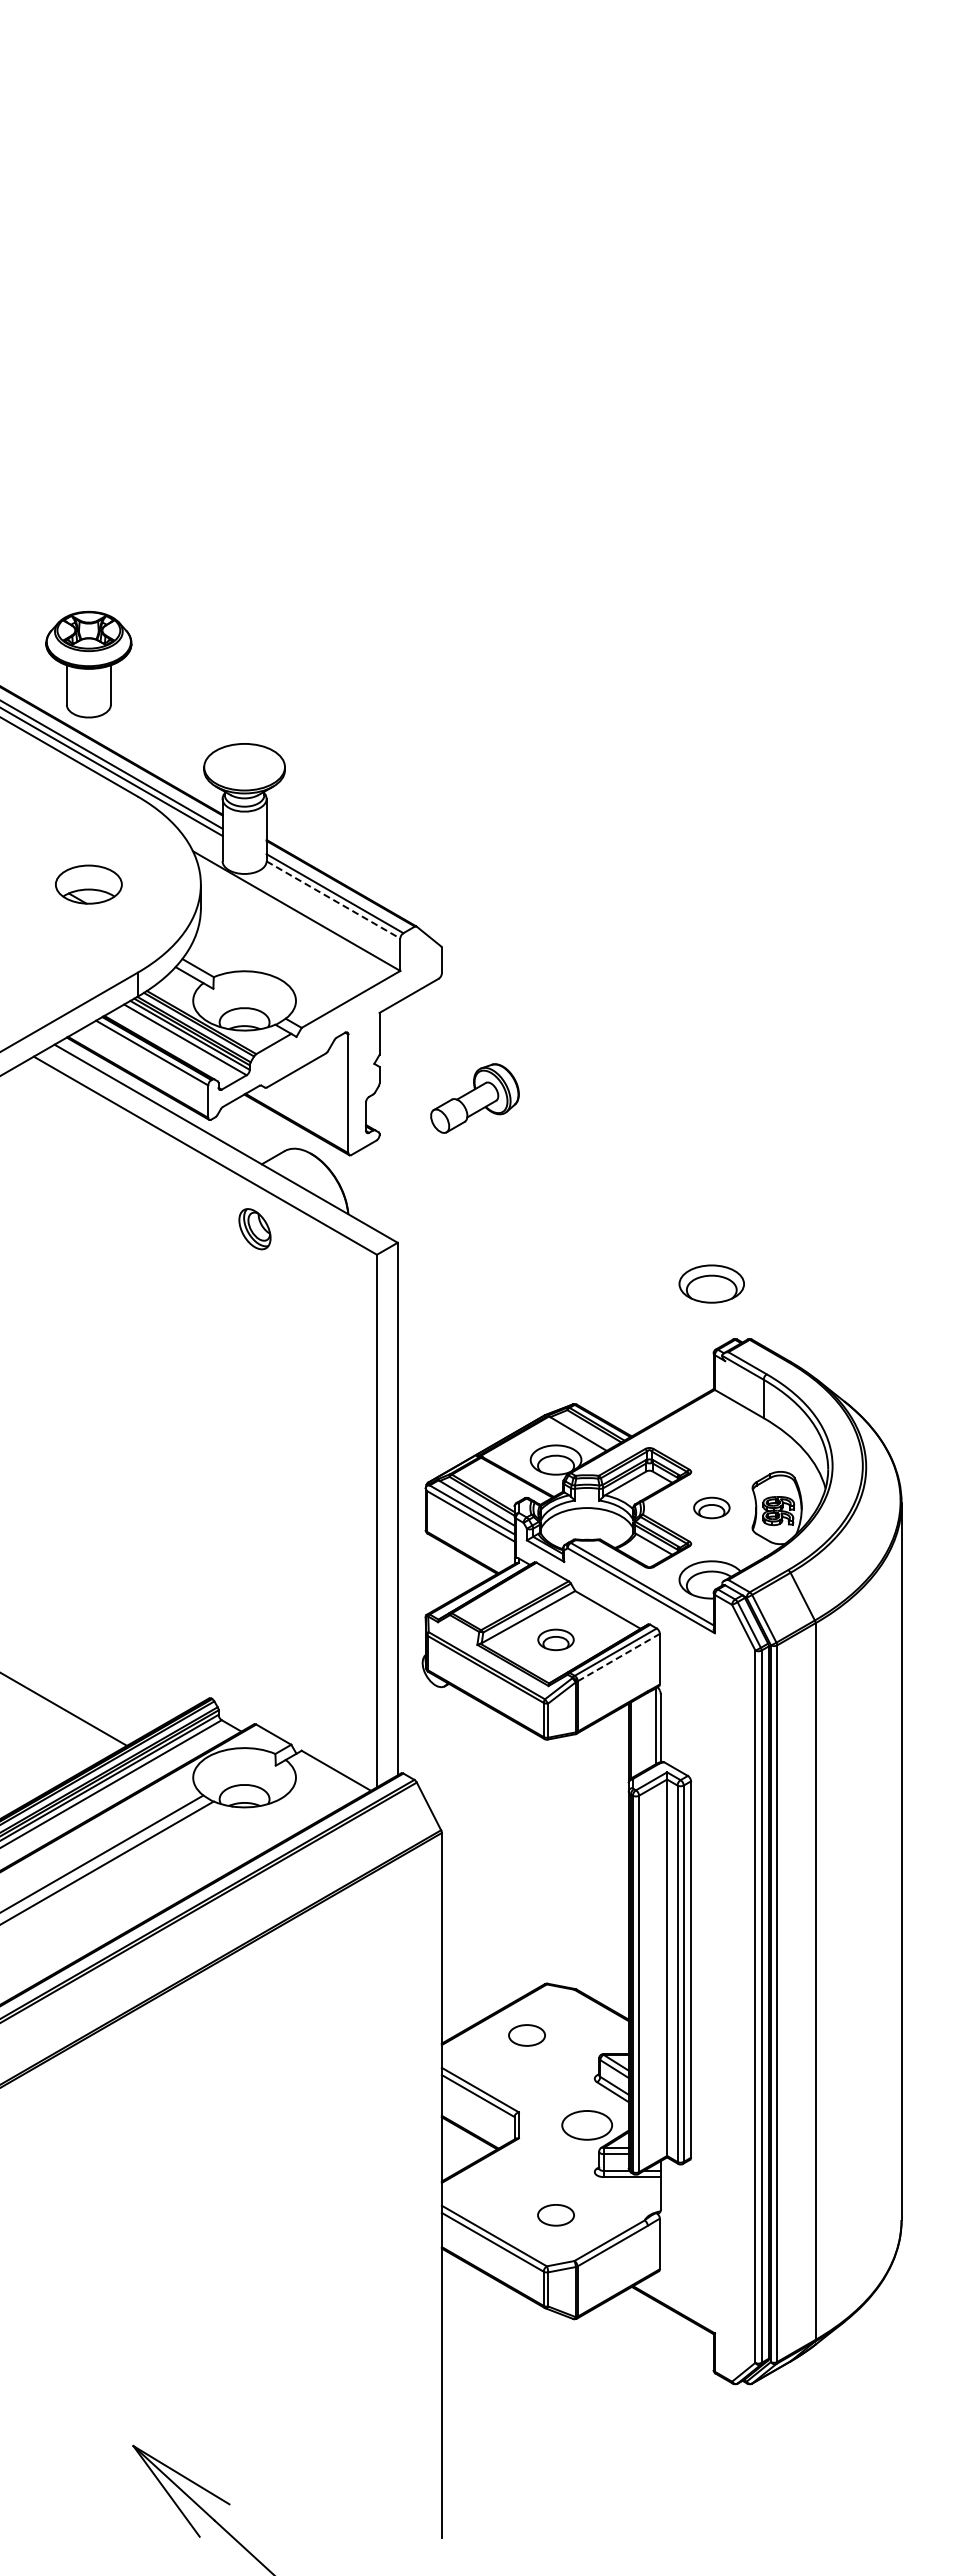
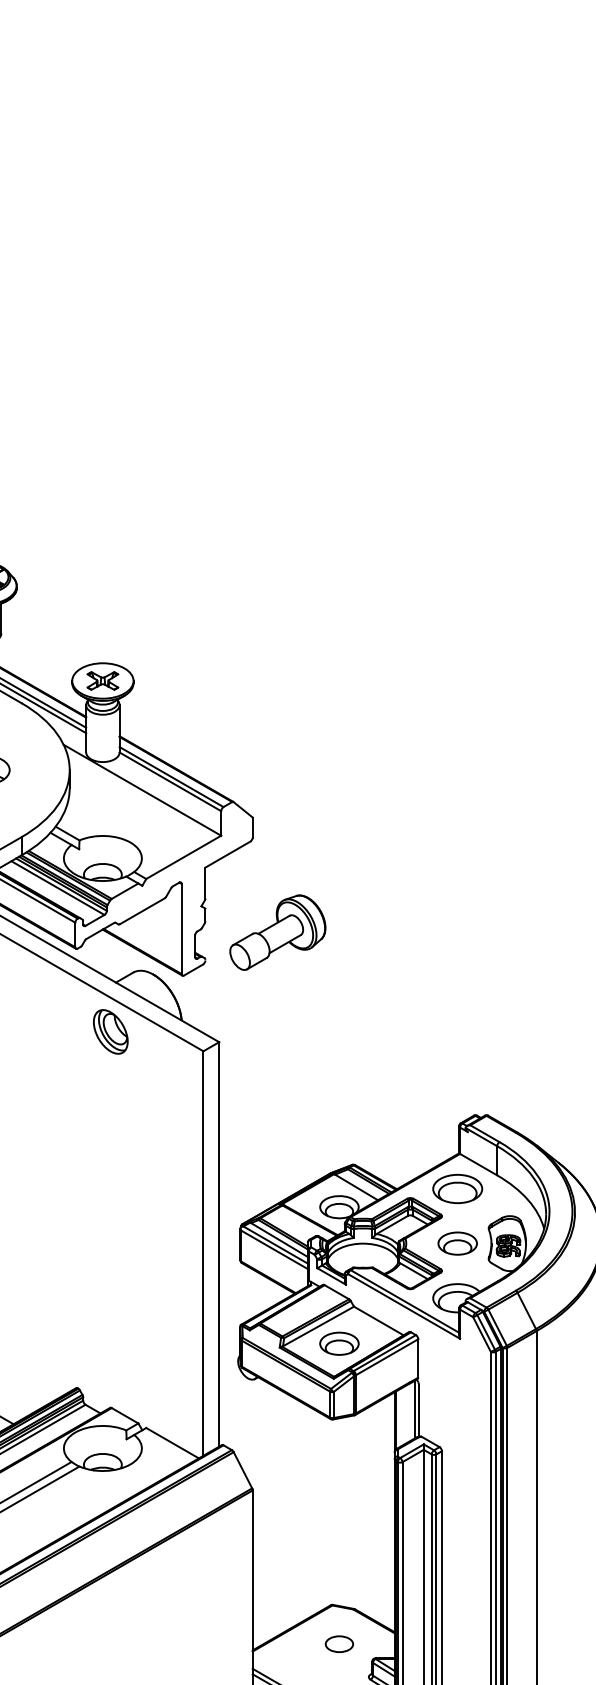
part: (244, 766) -> (102, 680), added
line: (333, 900) -> (170, 782), dashed -> solid
part: (474, 1098) -> (277, 932), size x1.43
part: (254, 1228) -> (110, 1031), size x1.43
part: (711, 1283) -> (457, 1188), moved
part: (711, 1507) -> (457, 1243), size x1.43
part: (555, 1639) -> (339, 1343), size x1.43
line: (619, 1657) -> (387, 1357), dashed -> solid
part: (526, 2035) -> (339, 1644), moved

